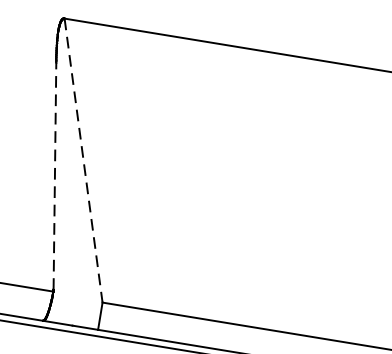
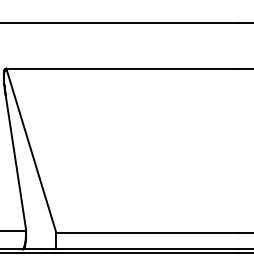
line: (83, 160) -> (31, 150), dashed -> solid
line: (54, 175) -> (15, 162), dashed -> solid

